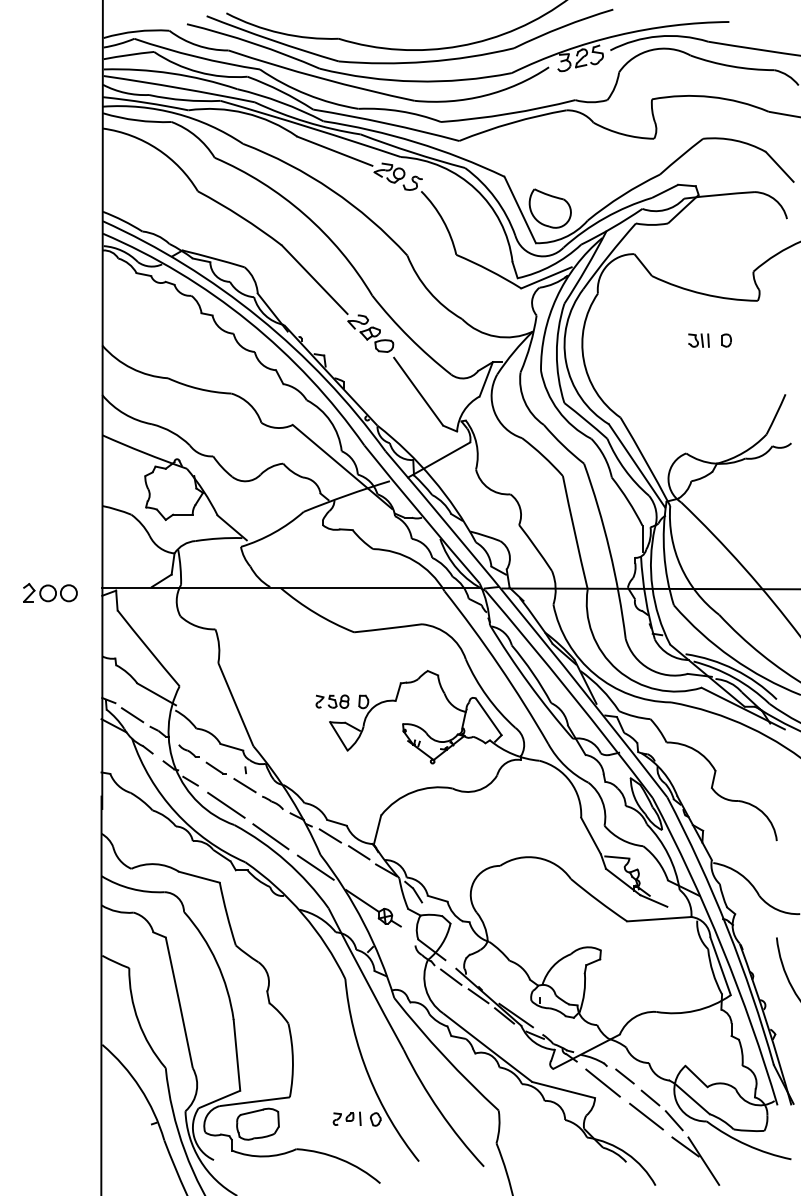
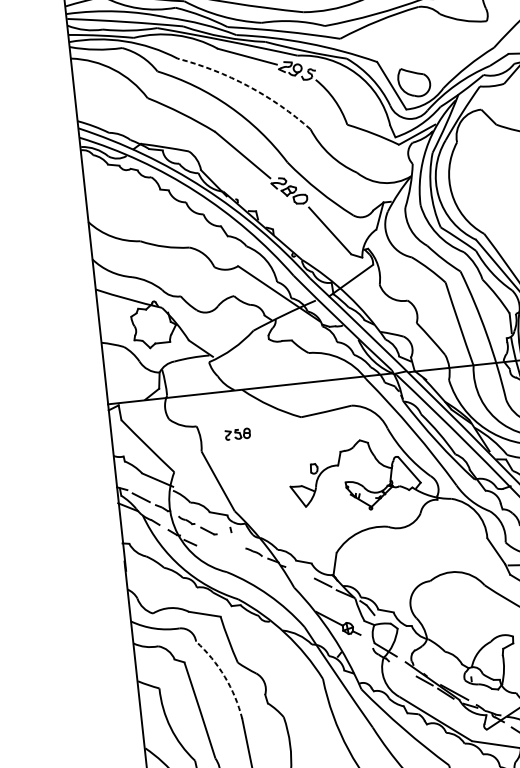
arc: (331, 190) -> (248, 86), solid -> dashed
part: (50, 592) -> (69, 412), removed
part: (332, 701) -> (237, 434), moved
line: (244, 785) -> (231, 541), removed
line: (226, 804) -> (219, 557), removed
line: (330, 835) -> (300, 572), removed
line: (270, 836) -> (255, 577), removed
line: (315, 867) -> (291, 597), removed
arc: (216, 962) -> (224, 677), solid -> dashed
line: (451, 976) -> (402, 668), removed

